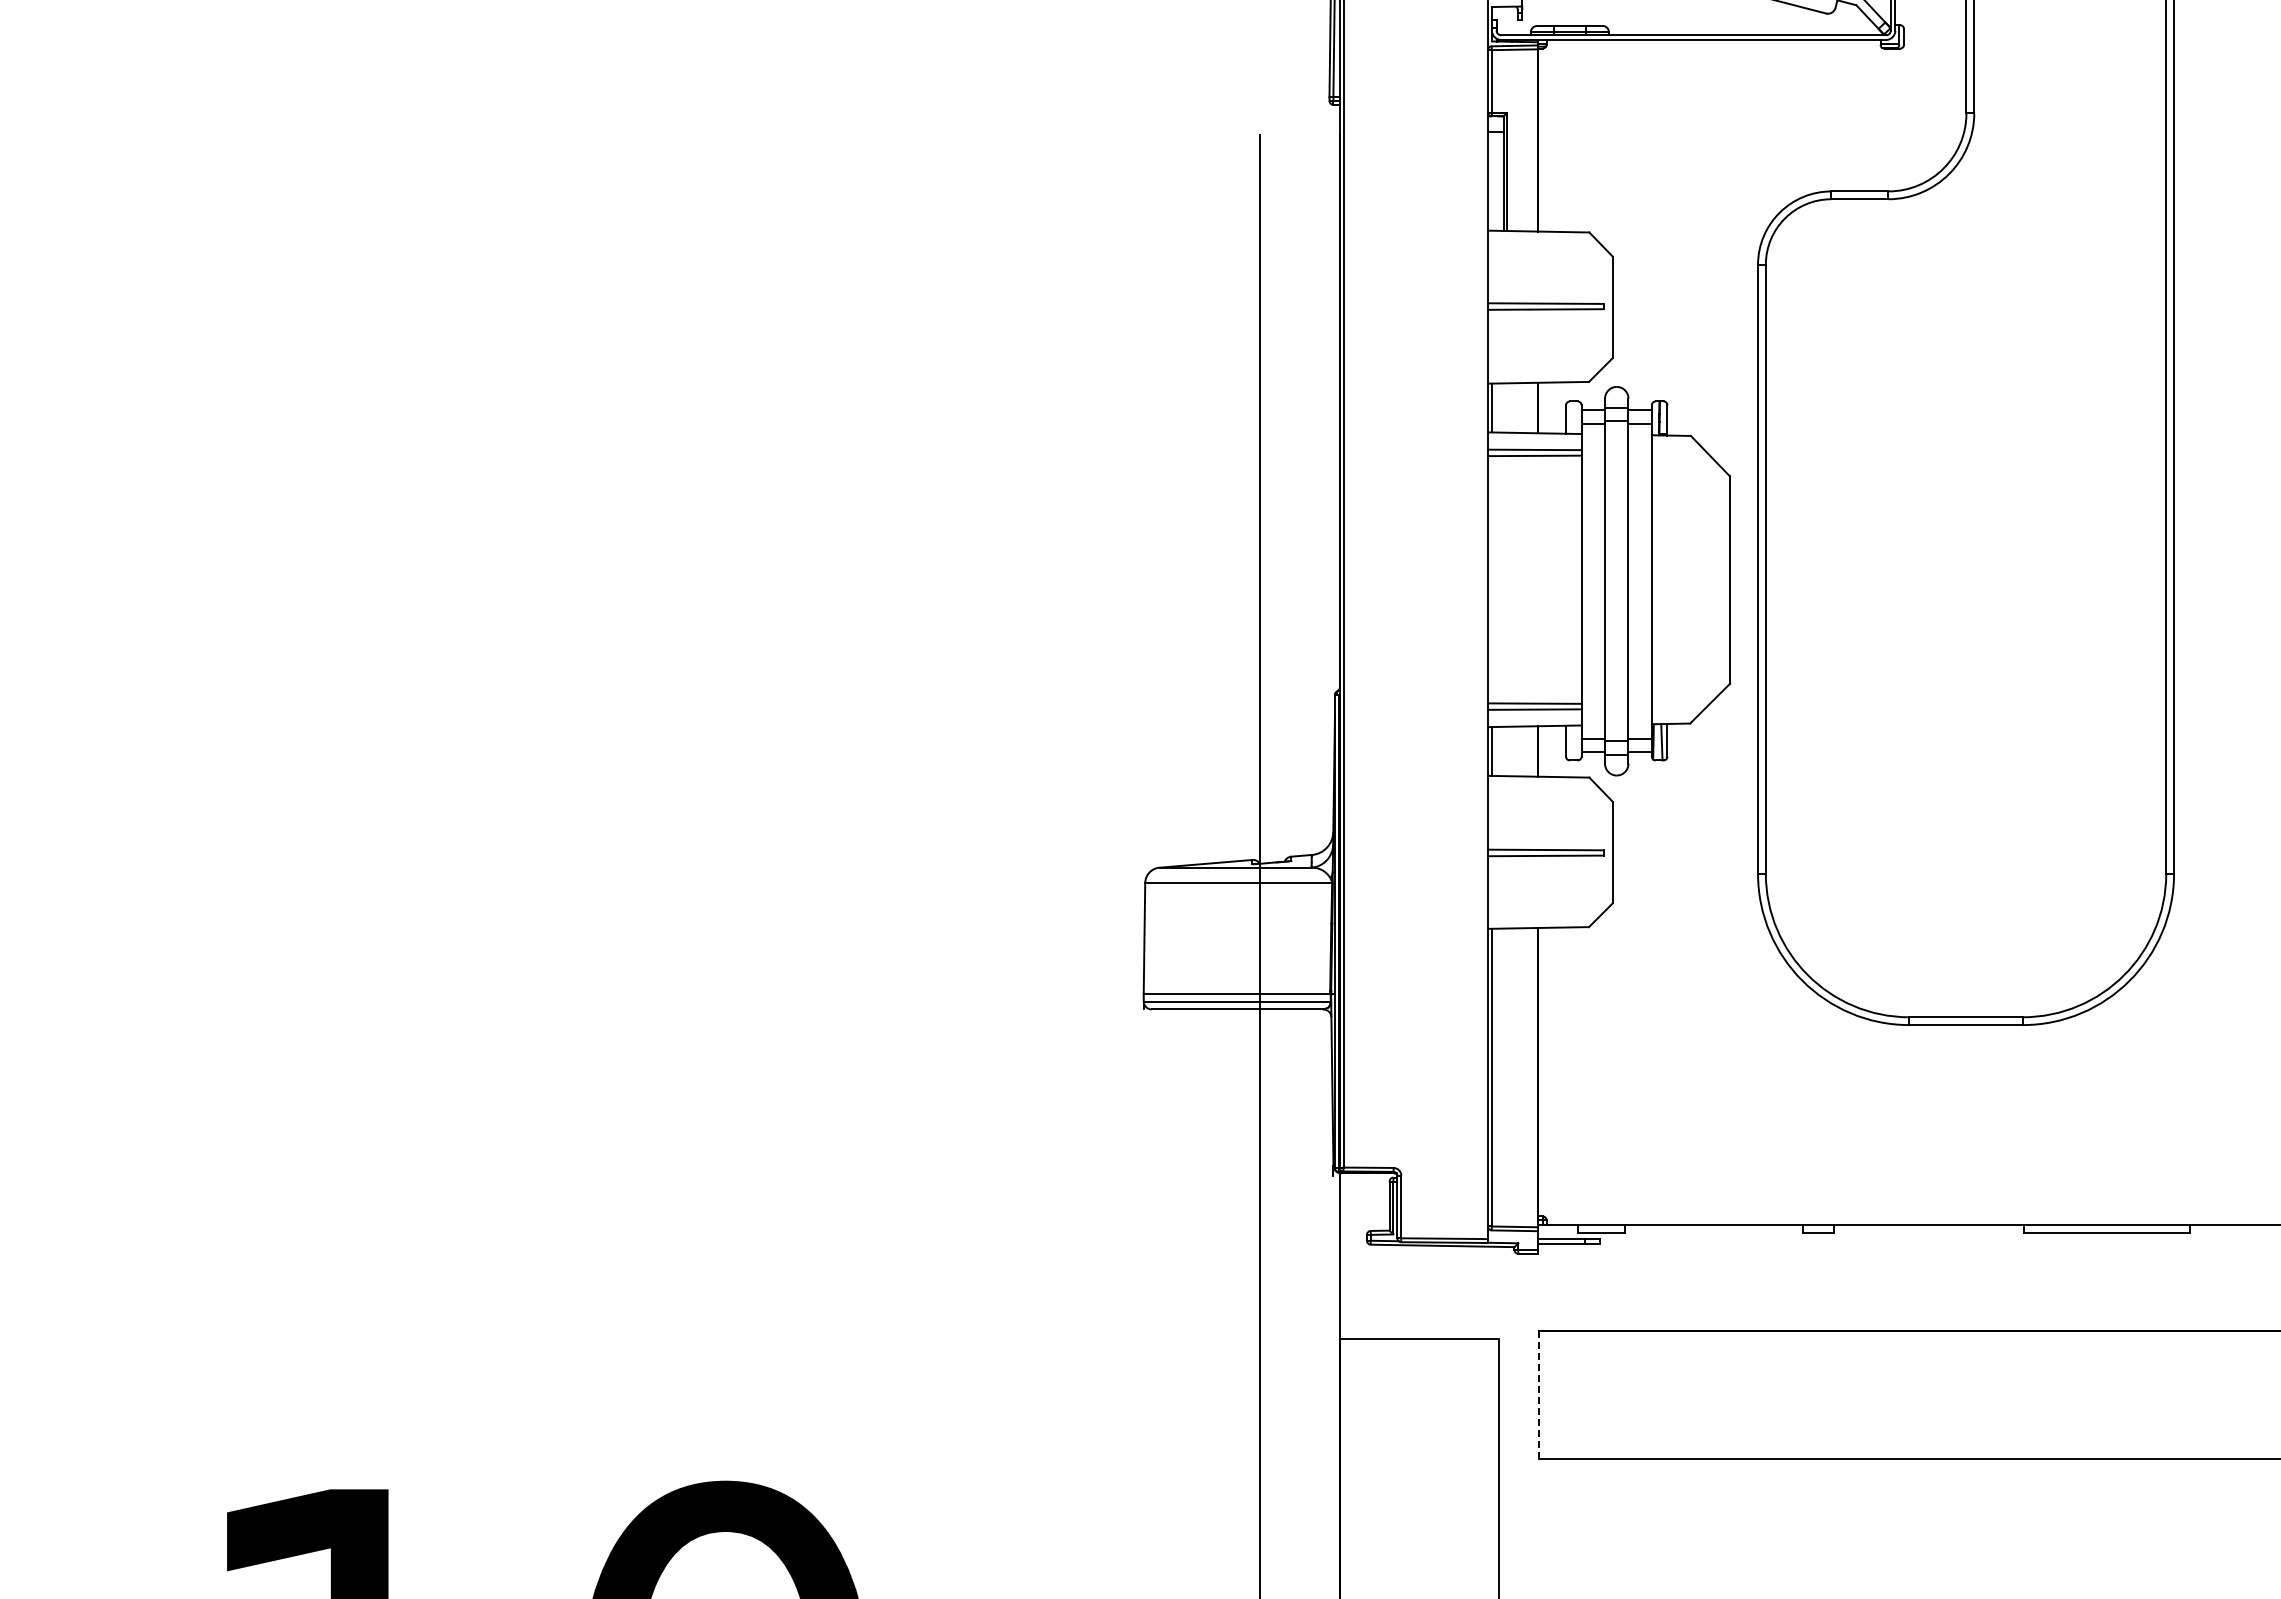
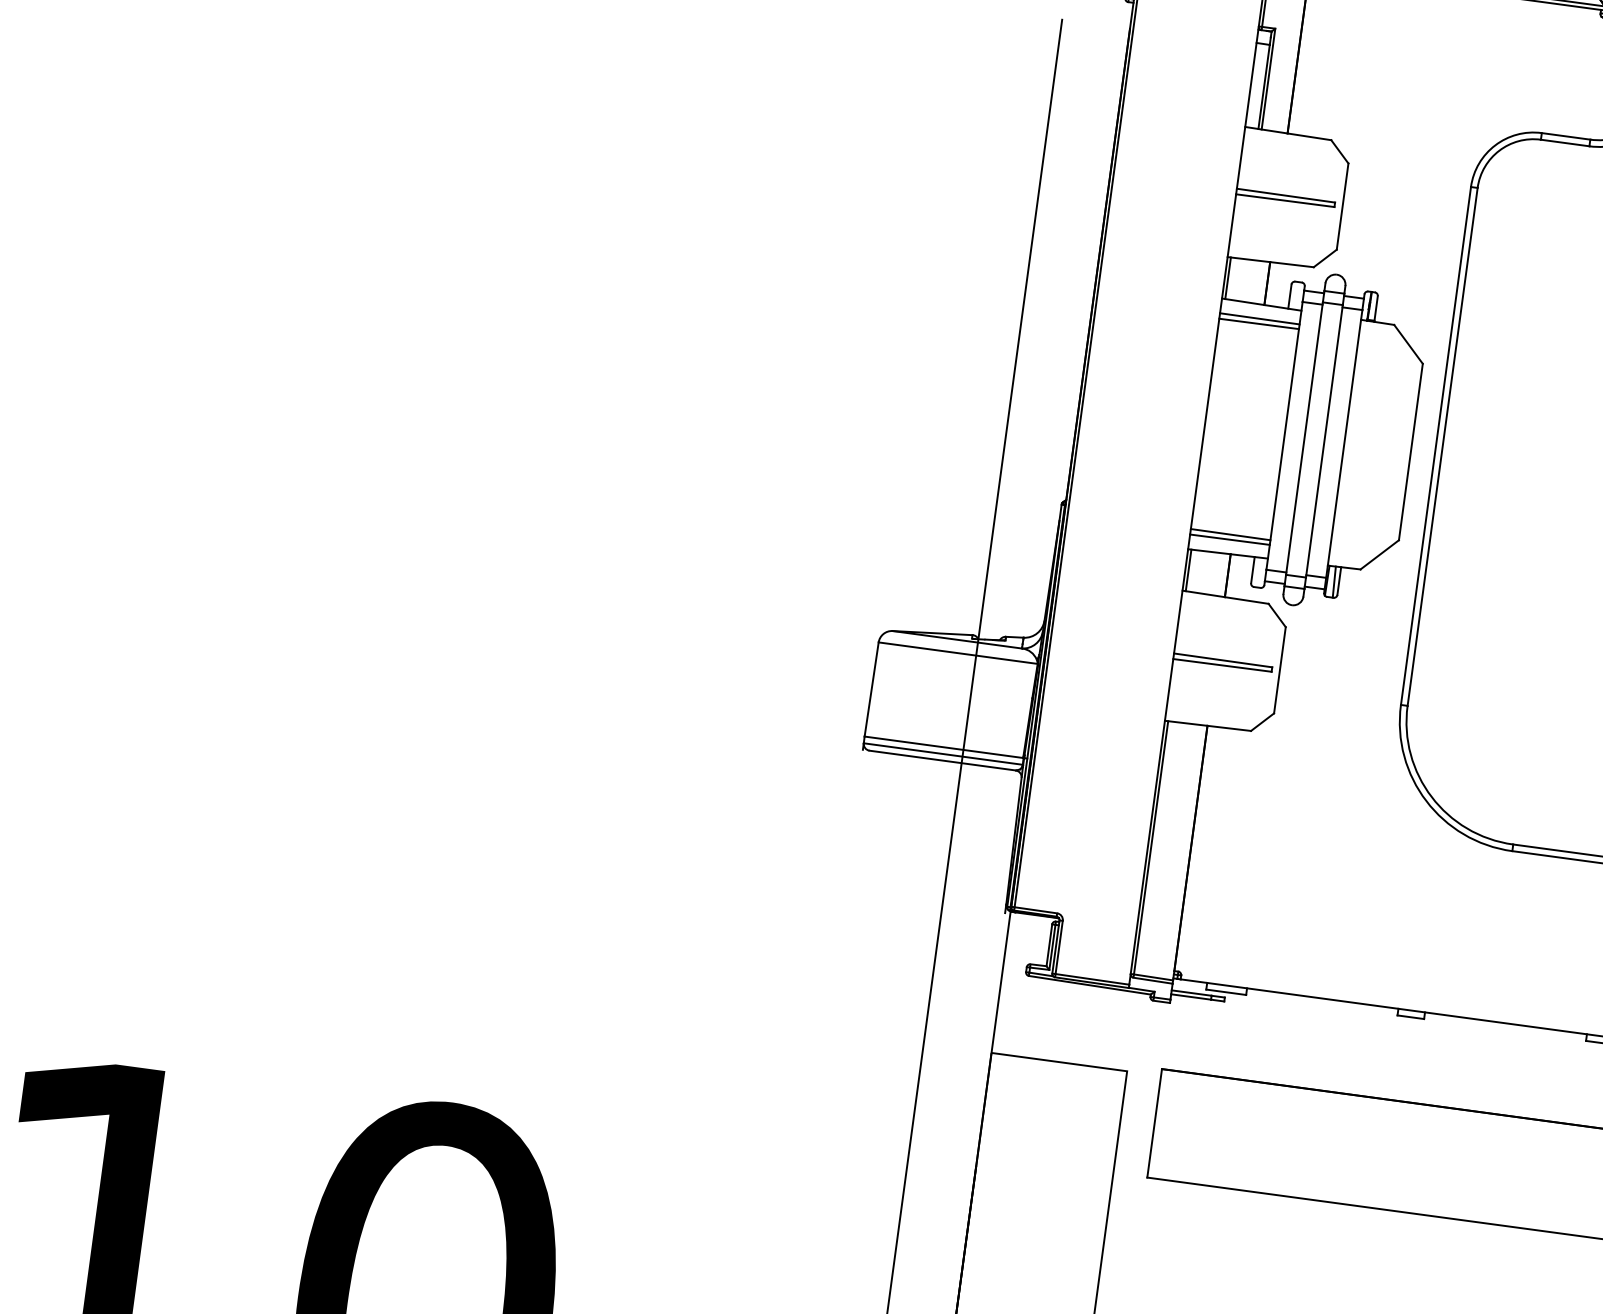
line: (1538, 1395) -> (1154, 1123), dashed -> solid

